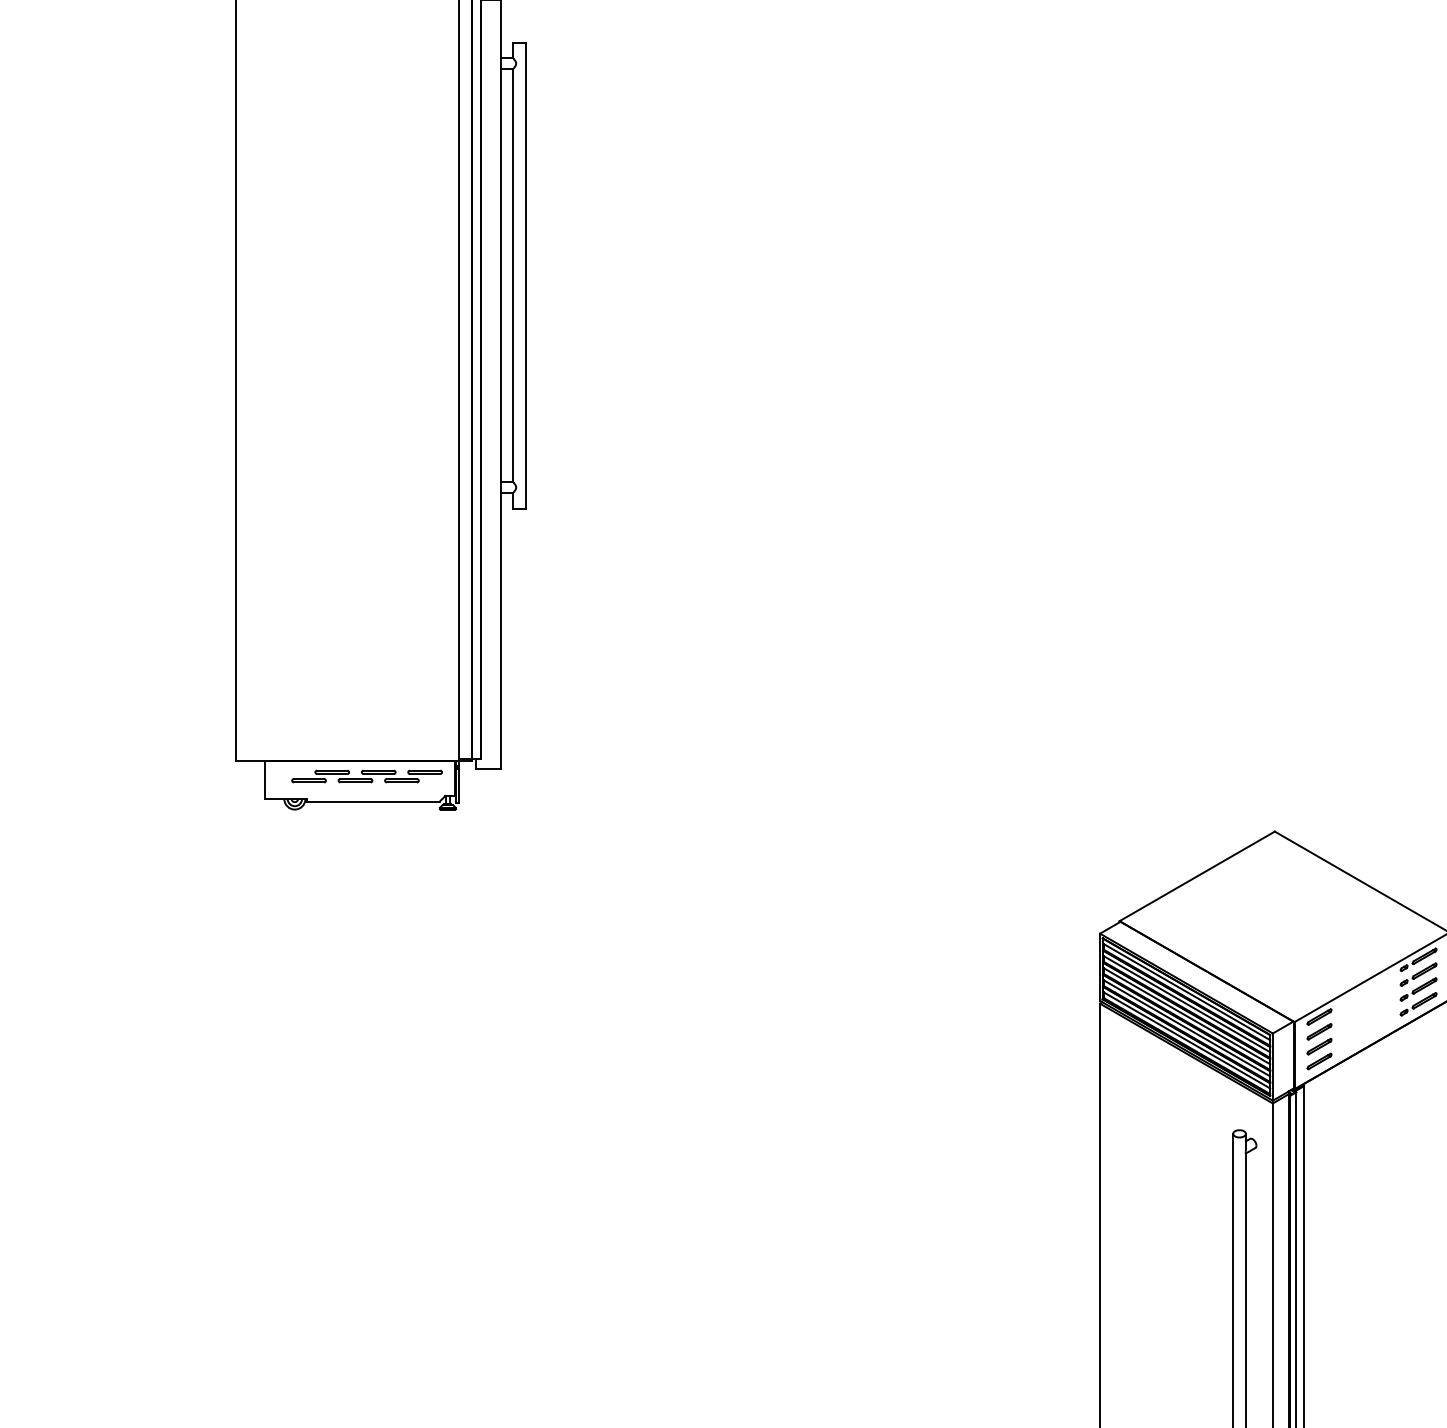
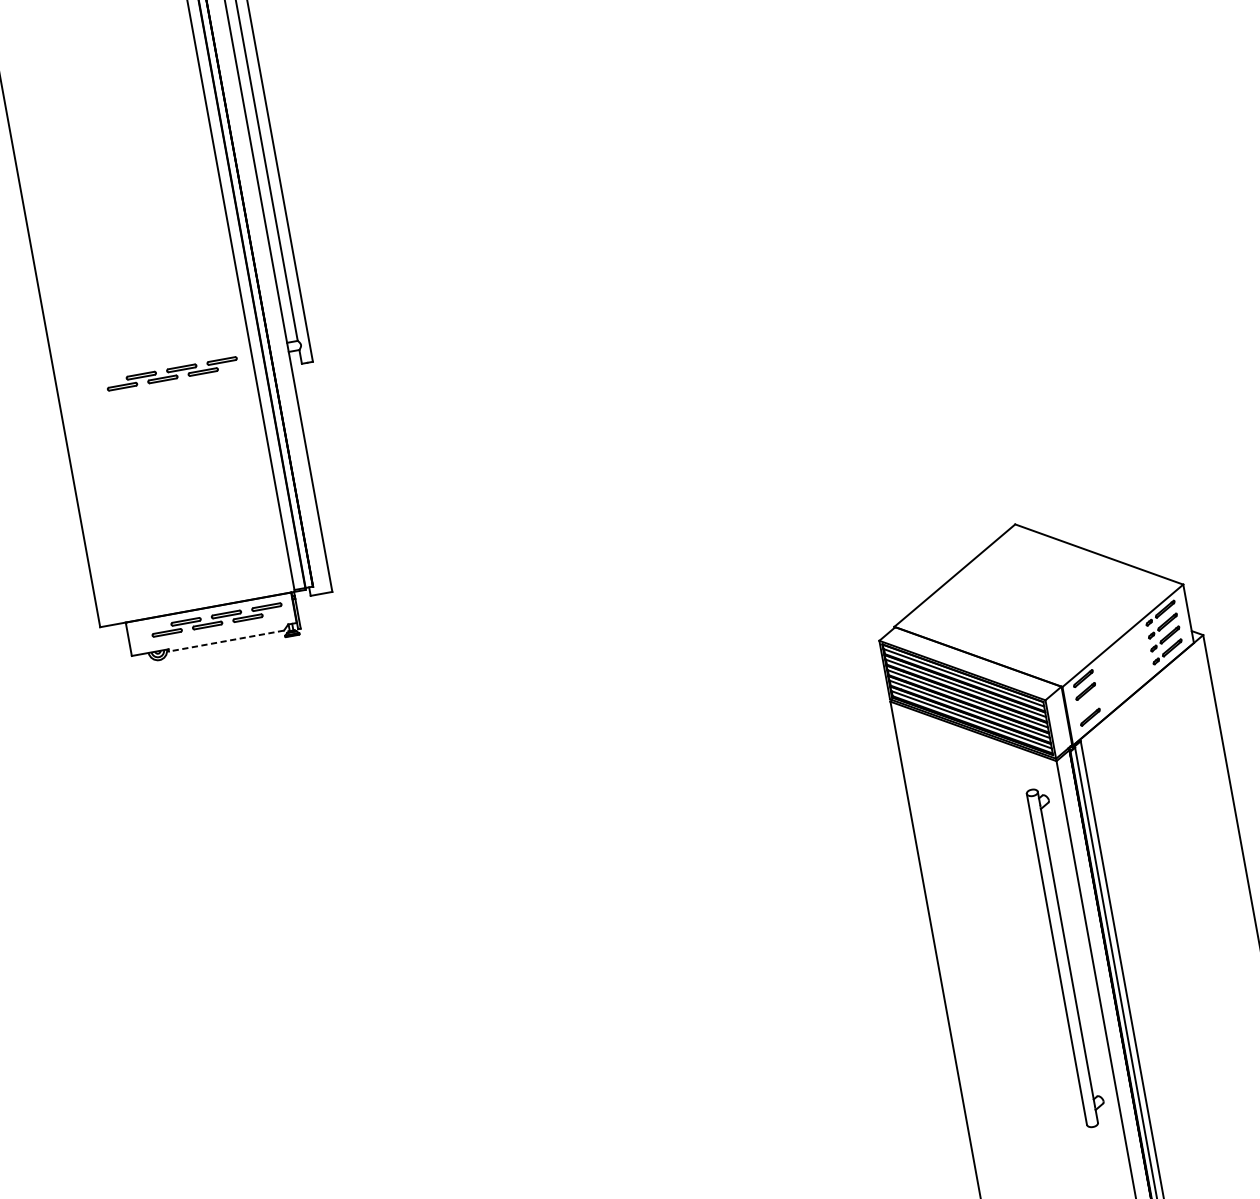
part: (366, 493) -> (171, 373), added
line: (372, 801) -> (225, 640), solid -> dashed
part: (1319, 1046) -> (1088, 704), removed

